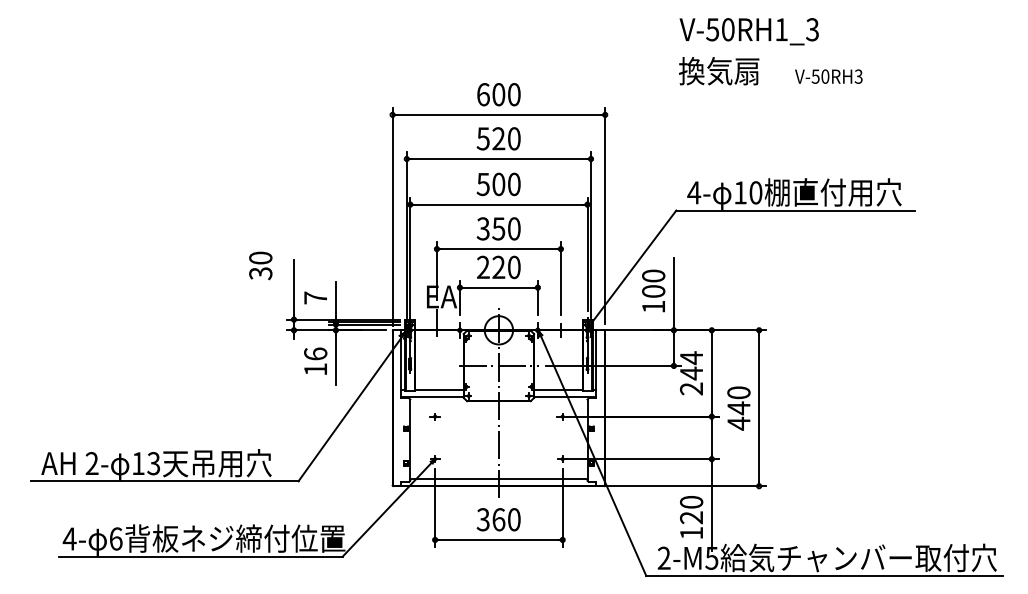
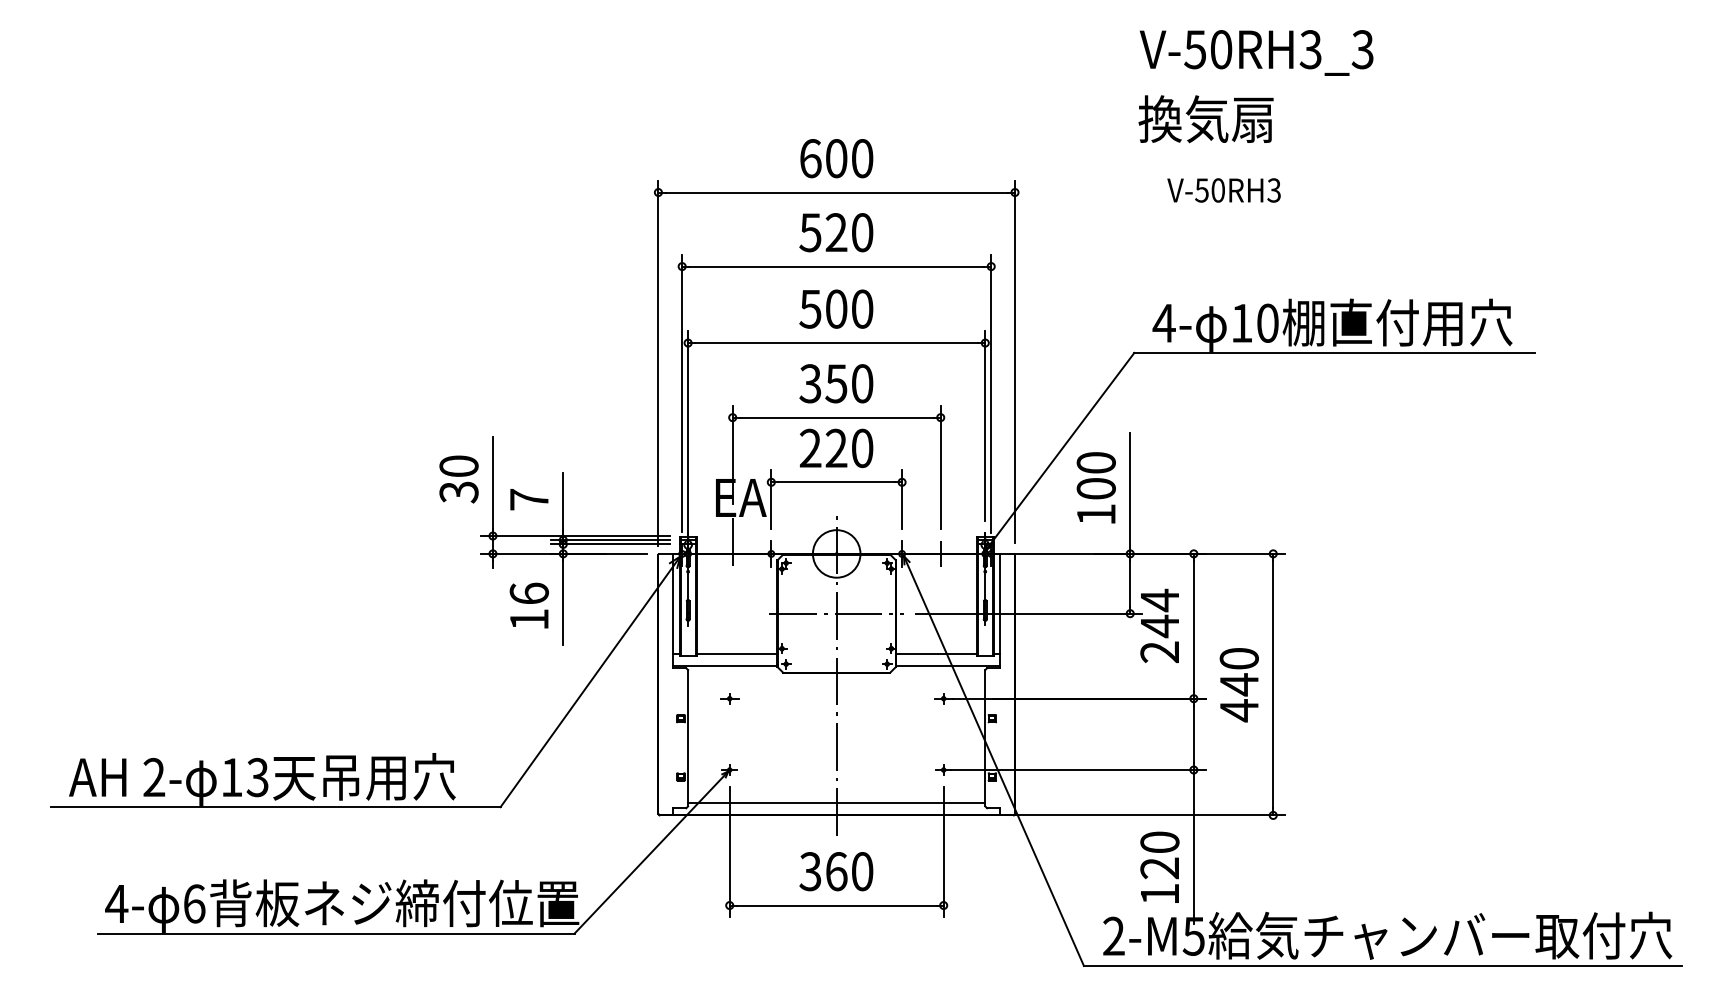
text: (781, 29) -> (1310, 49), V-50RH1_3 -> V-50RH3_3
text: (828, 76) -> (1223, 190), moved
text: (260, 265) -> (458, 478), moved

